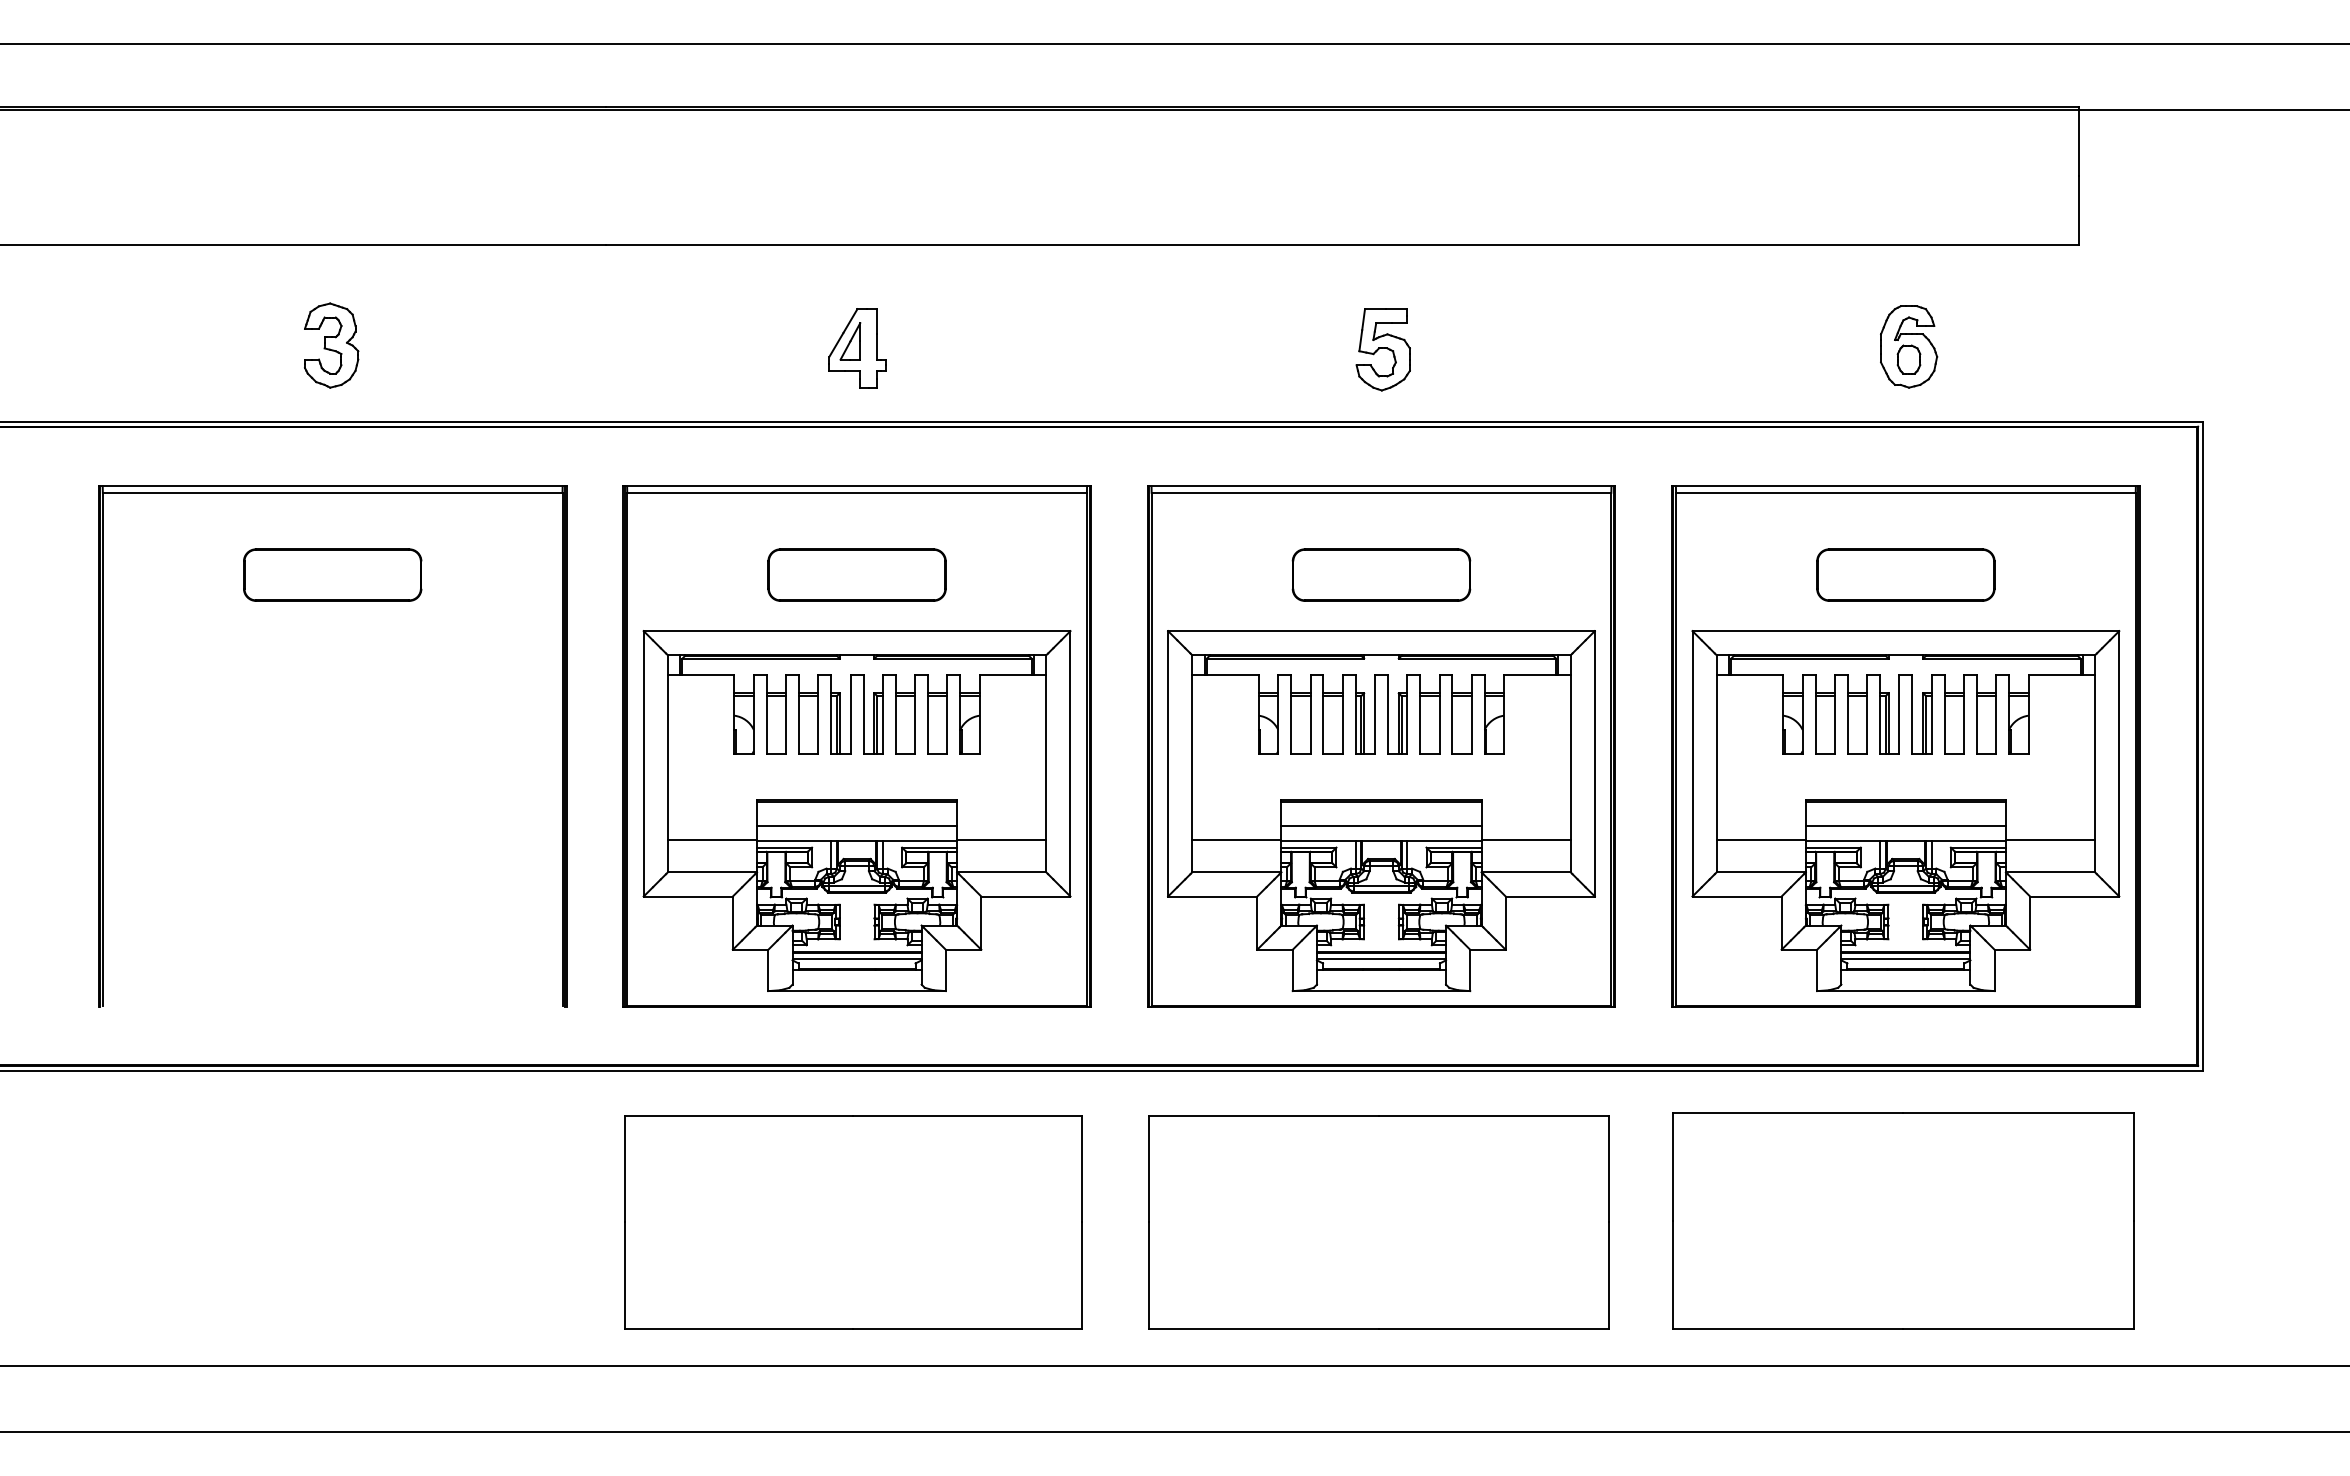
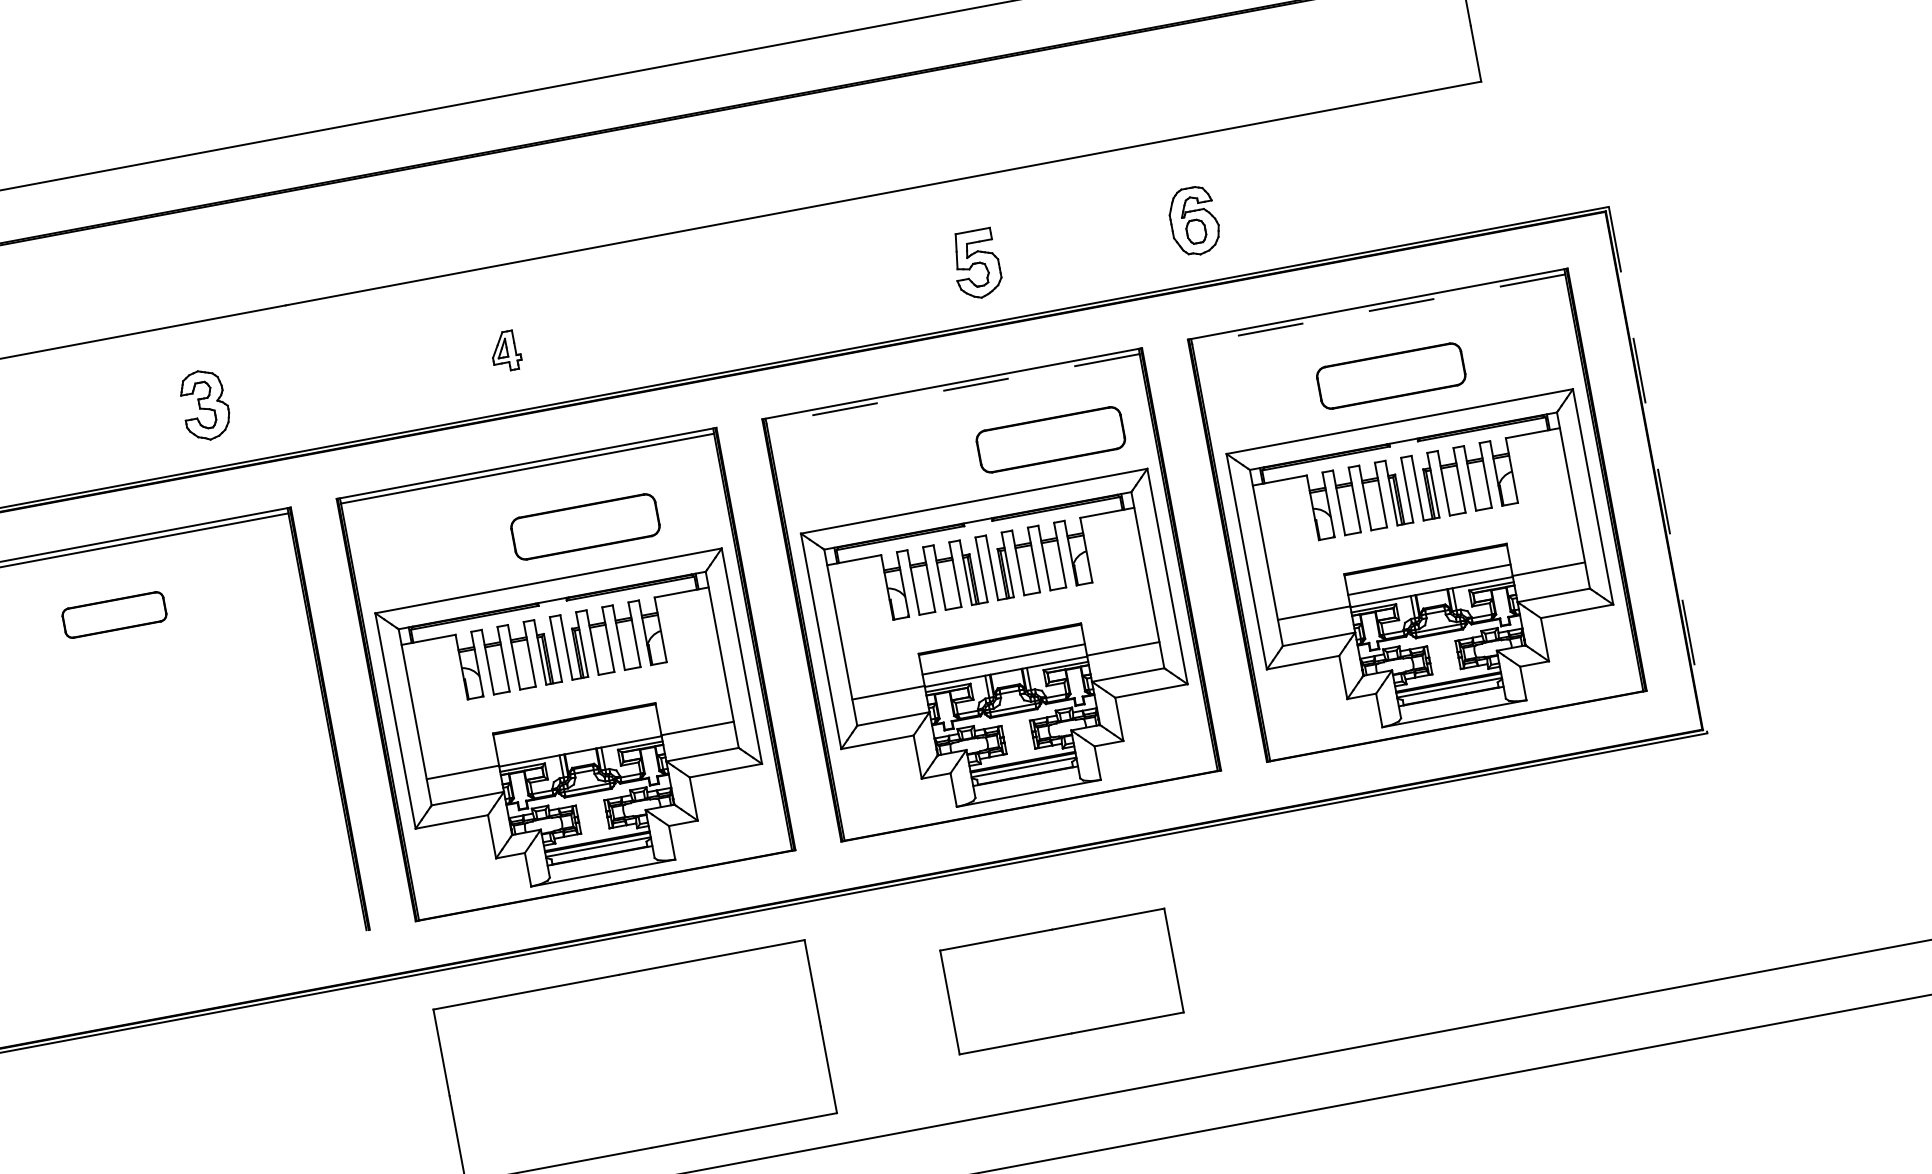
part: (331, 345) -> (205, 405), moved
part: (1909, 346) -> (1194, 220), moved
part: (857, 348) -> (505, 351), size x0.6
part: (1382, 349) -> (976, 264), moved
line: (1381, 492) -> (953, 388), solid -> dashed
line: (1905, 492) -> (1378, 309), solid -> dashed
part: (332, 574) -> (114, 614), size x0.7
part: (856, 574) -> (584, 526), moved
part: (1381, 574) -> (1050, 439), moved
line: (2202, 746) -> (1658, 470), solid -> dashed
line: (857, 826) -> (578, 739), removed
part: (1903, 1220) -> (1487, 900), removed
part: (1378, 1222) -> (1061, 981), size x0.6

